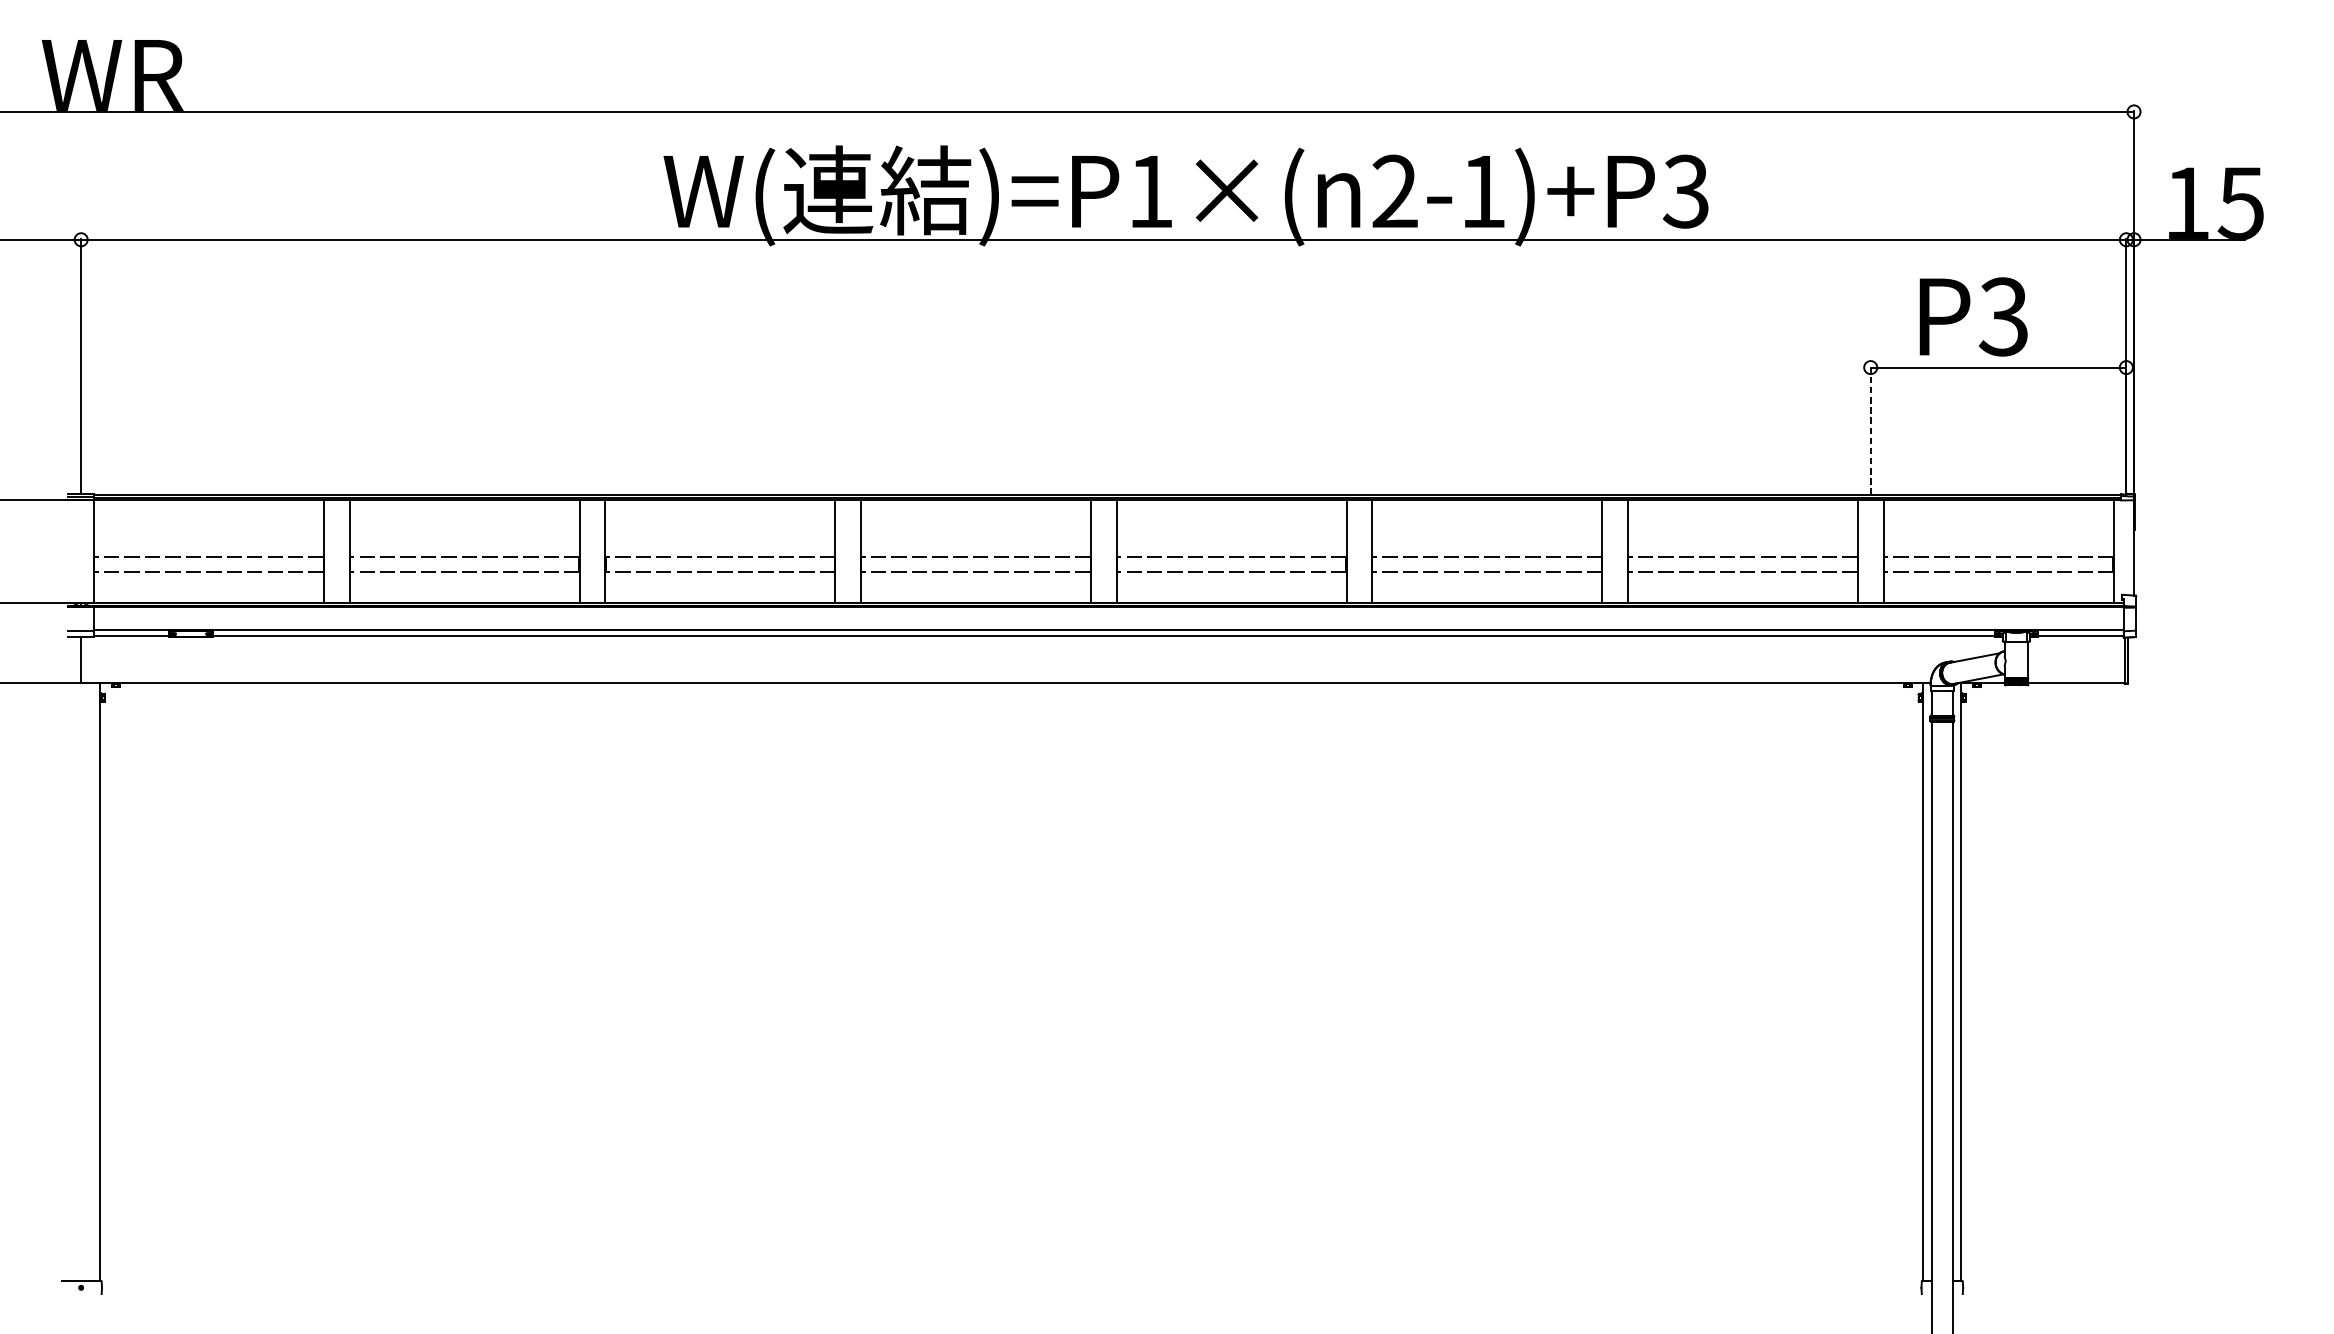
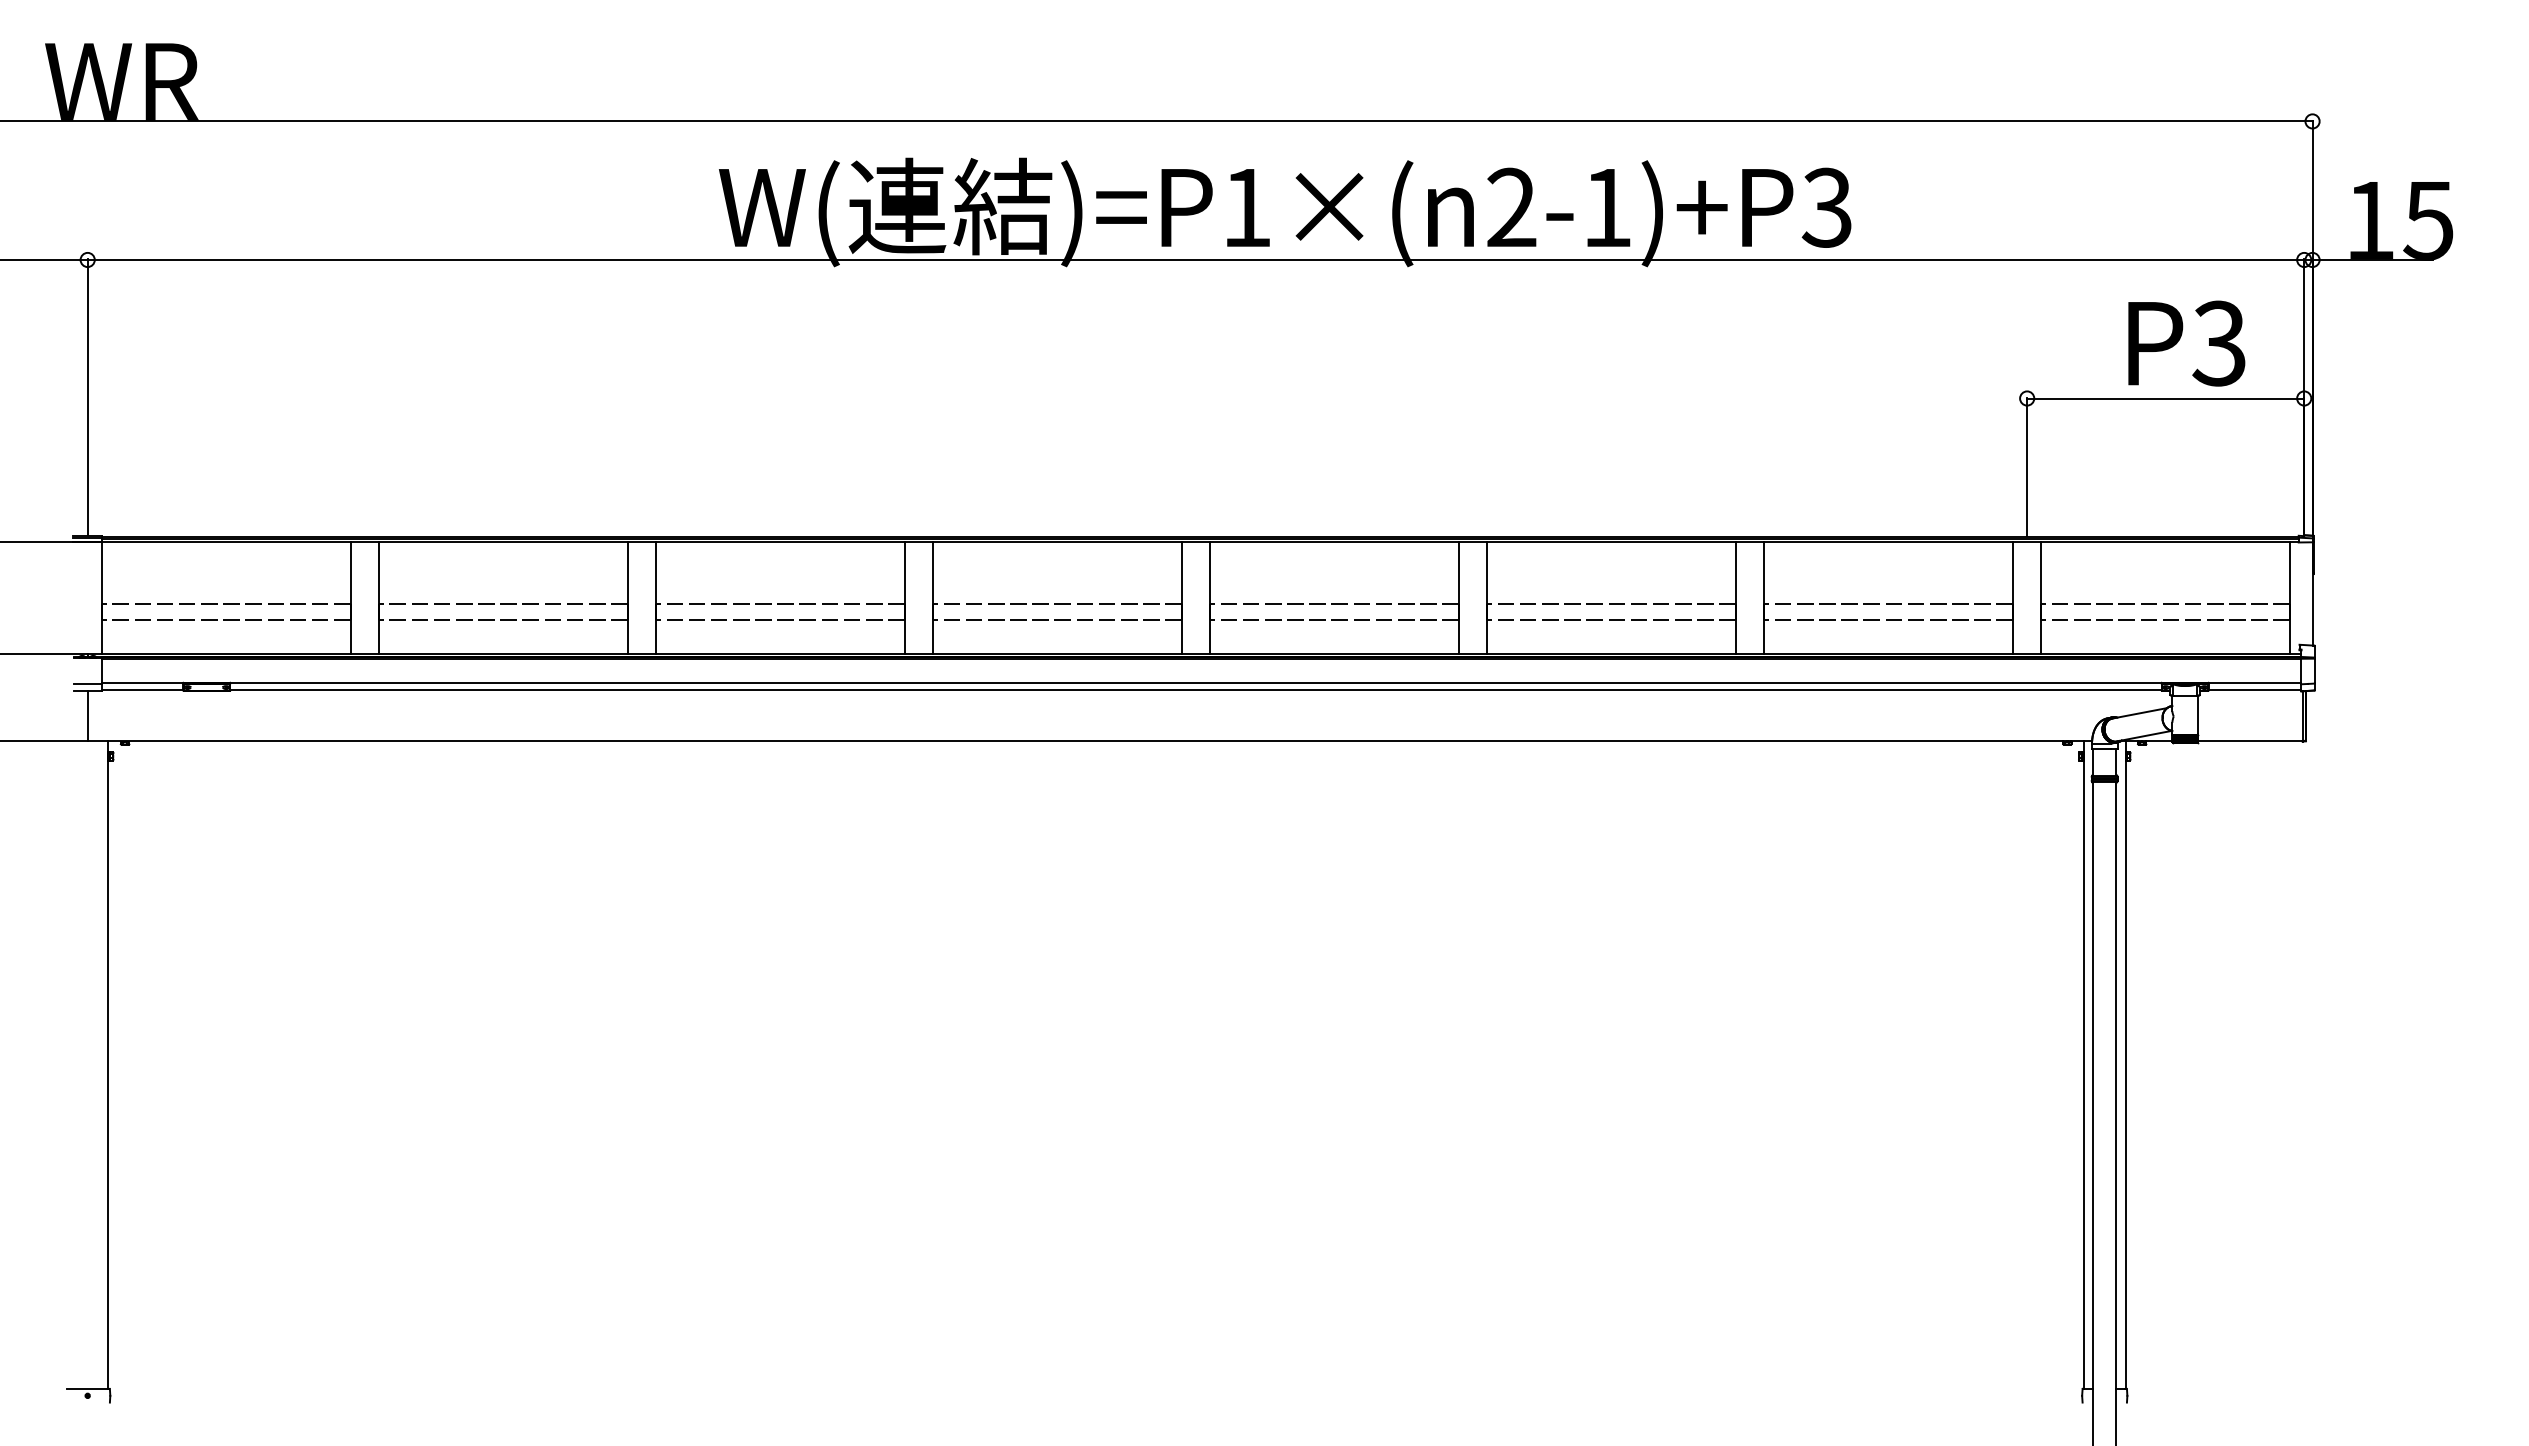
text: (1973, 316) -> (2186, 343), moved
line: (1871, 430) -> (2027, 466), dashed -> solid

